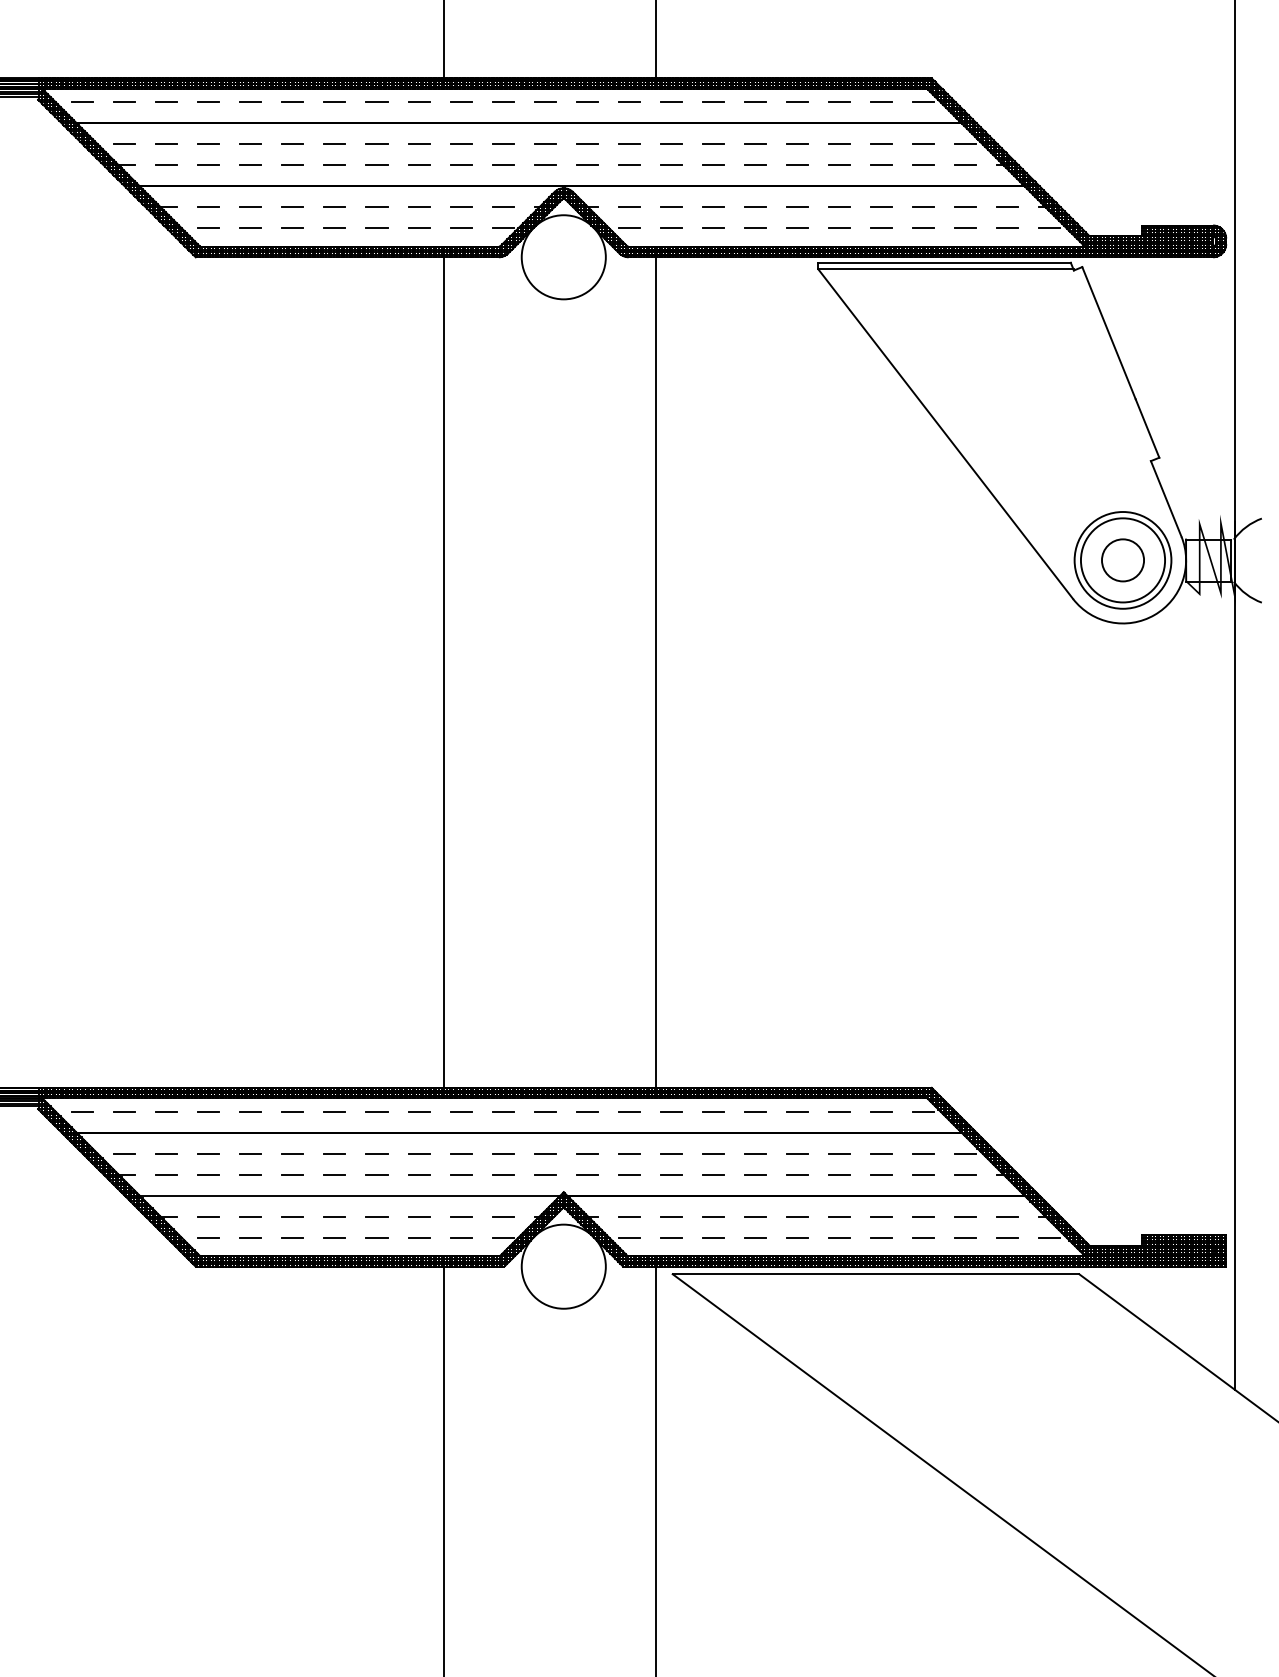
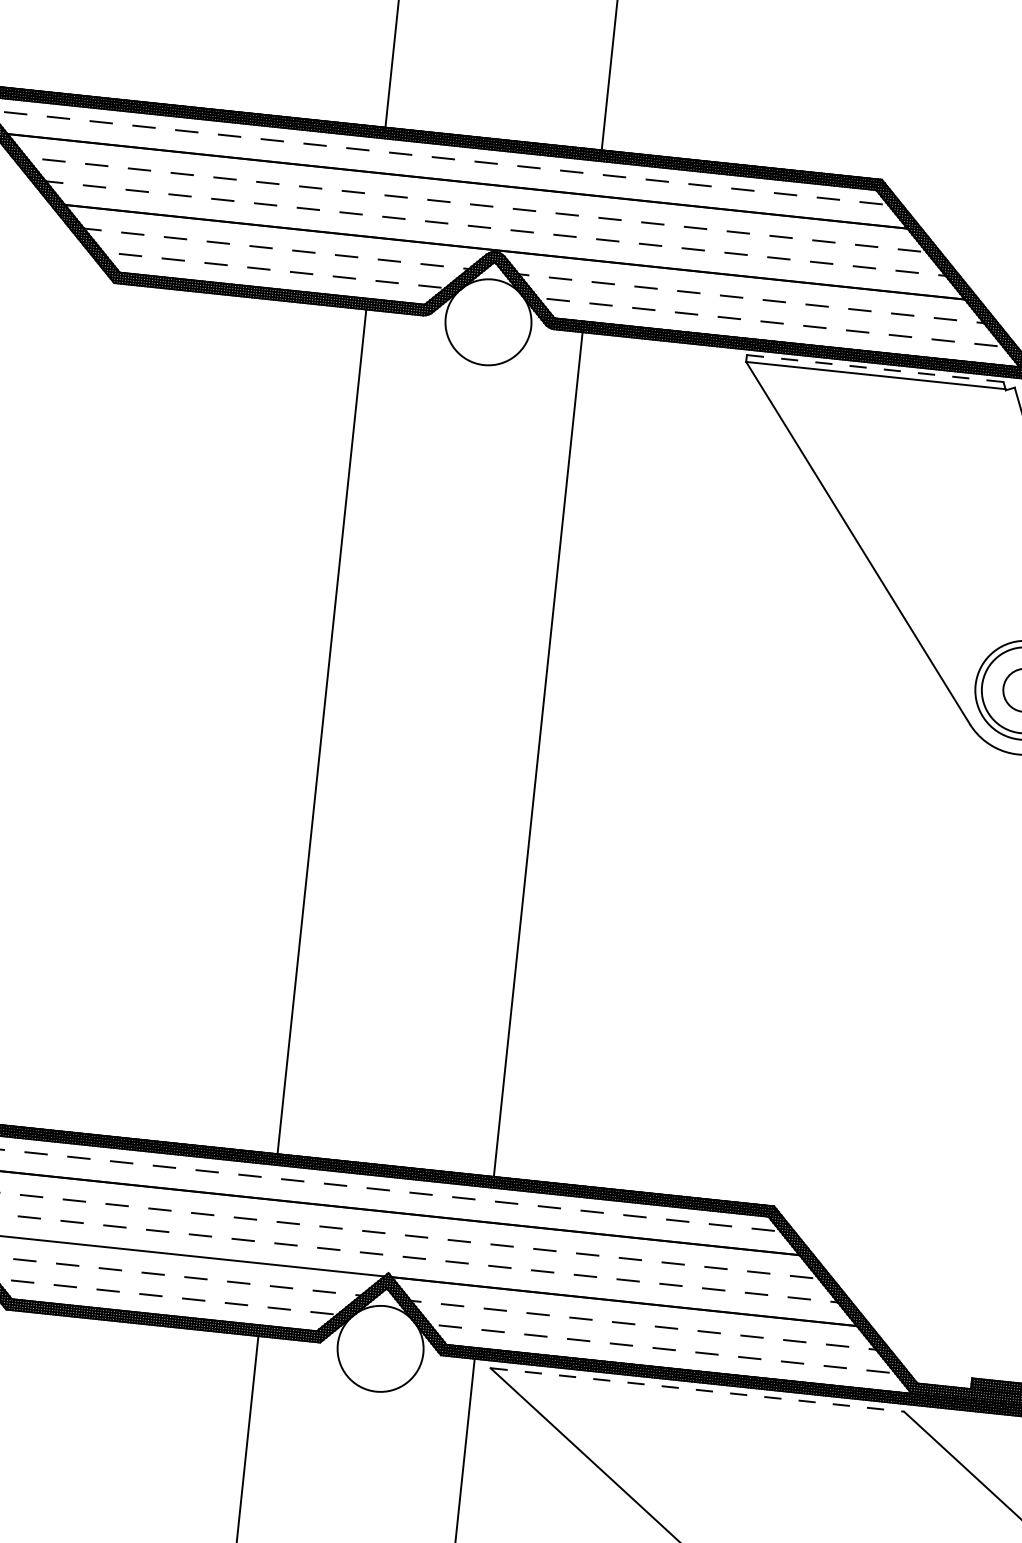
line: (945, 262) -> (876, 368), solid -> dashed
line: (876, 1274) -> (697, 1390), solid -> dashed

